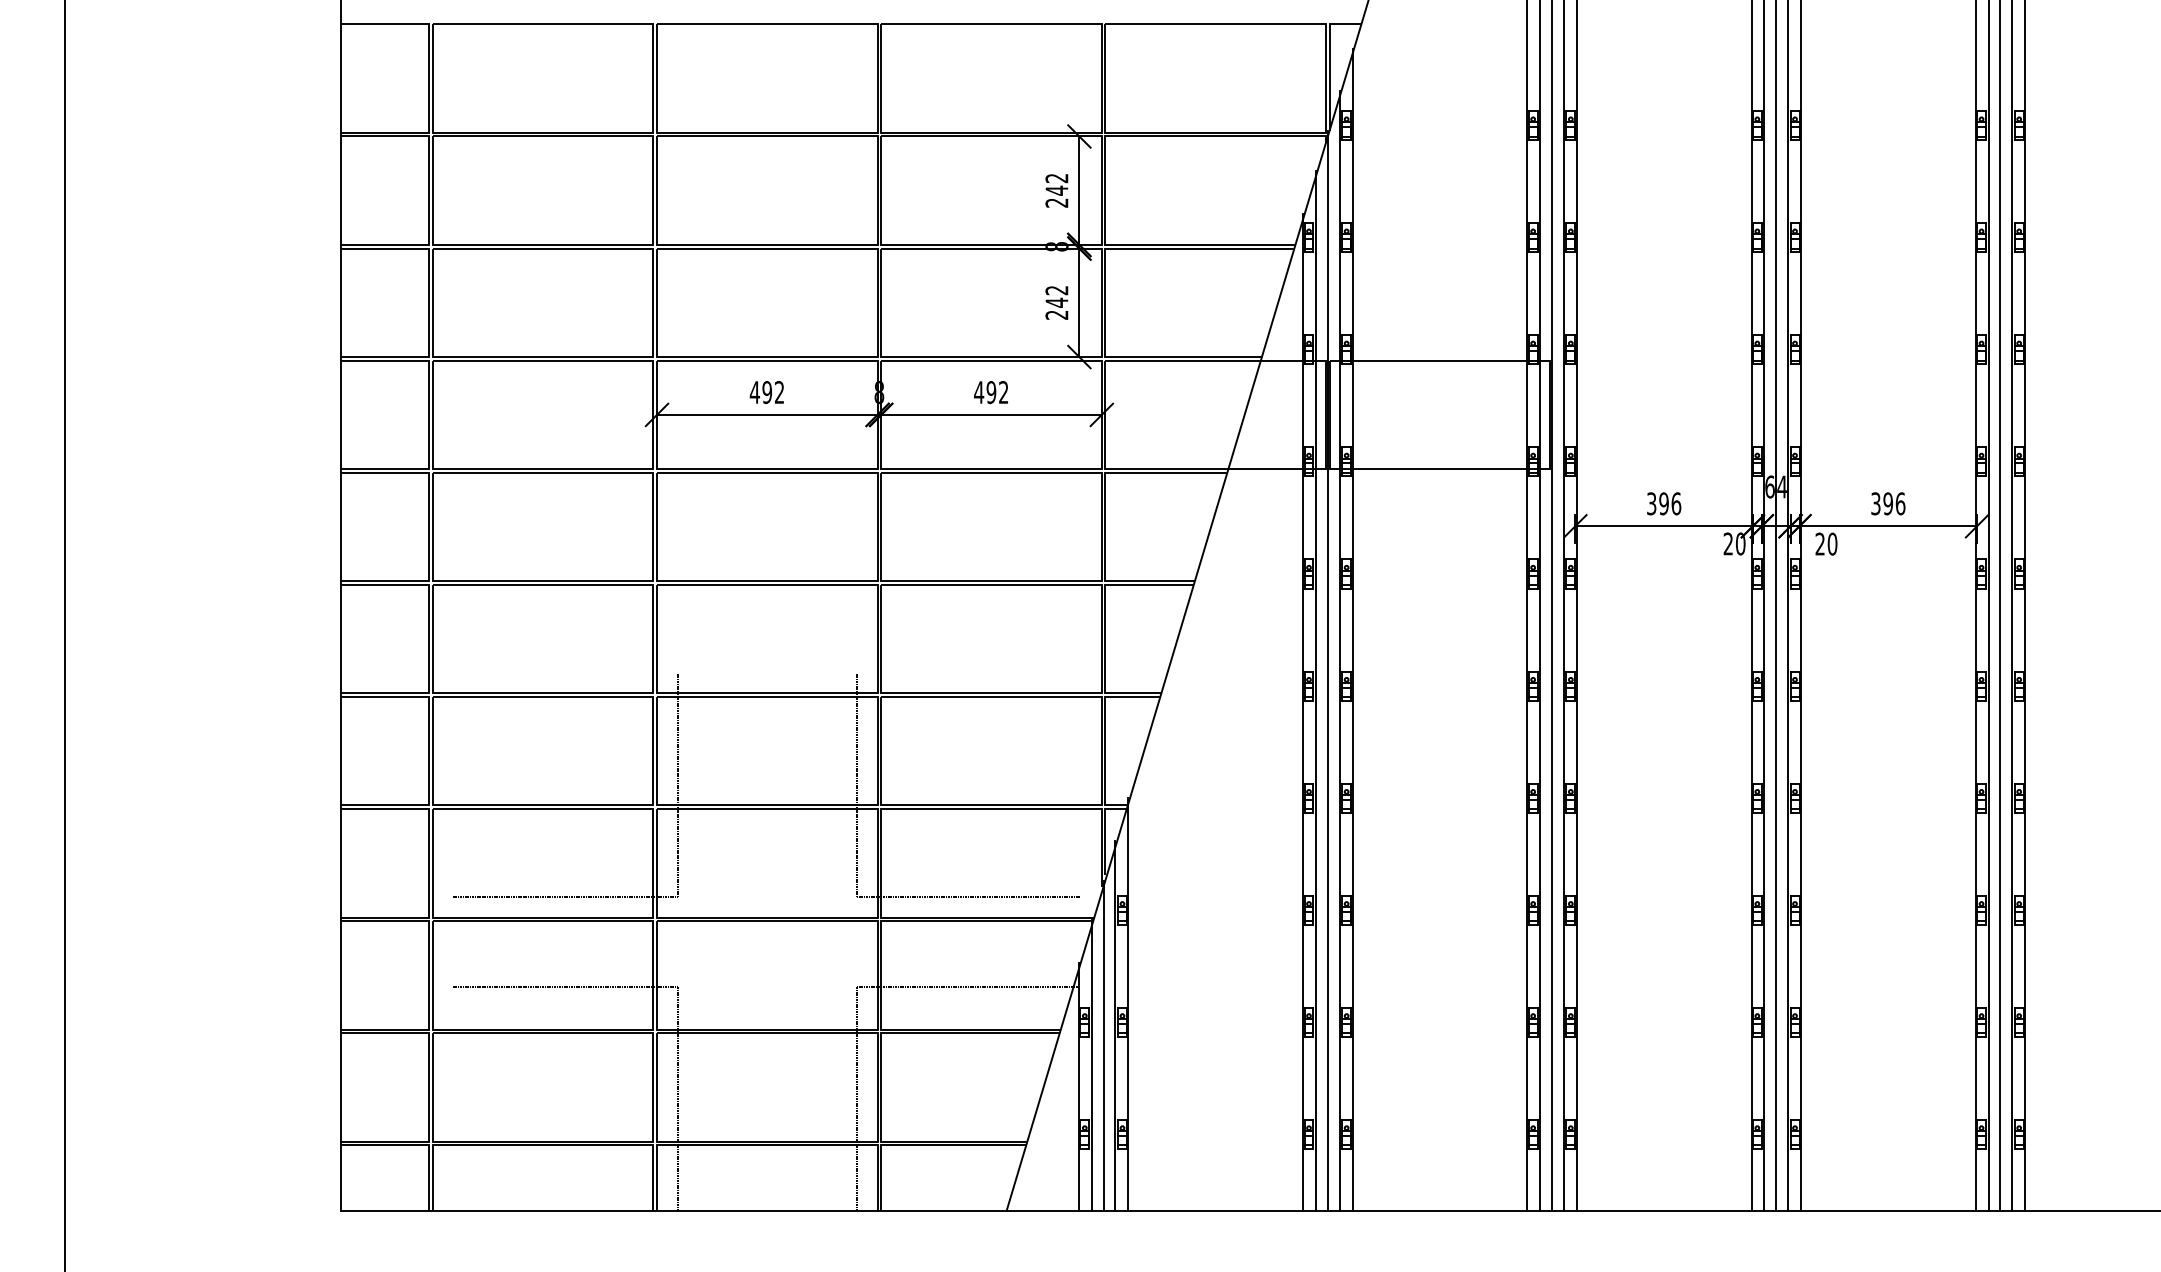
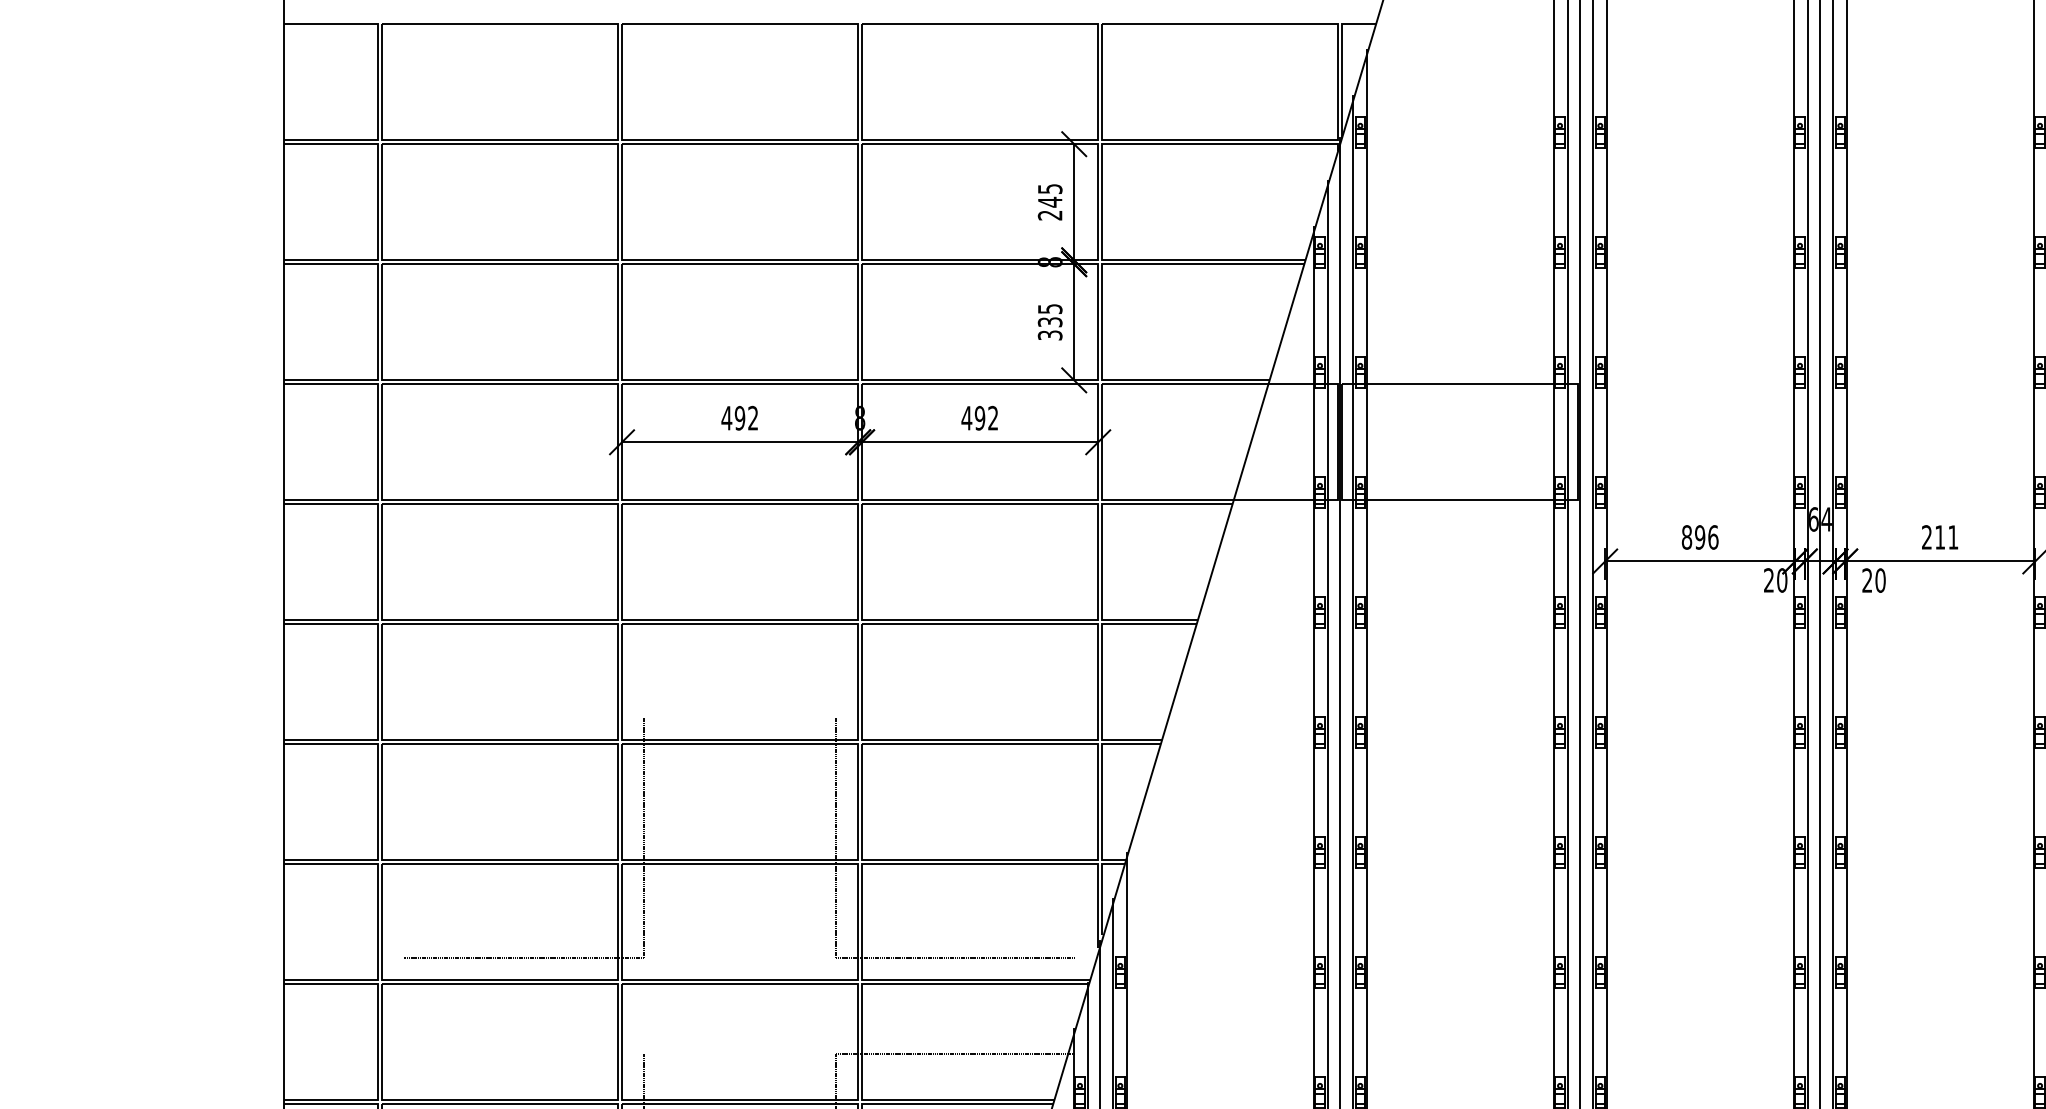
text: (1056, 178) -> (1049, 189), 242 -> 245
text: (1056, 302) -> (1049, 321), 242 -> 335
text: (1651, 503) -> (1686, 537), 396 -> 896
text: (1888, 503) -> (1940, 537), 396 -> 211
line: (565, 986) -> (524, 1054), removed

